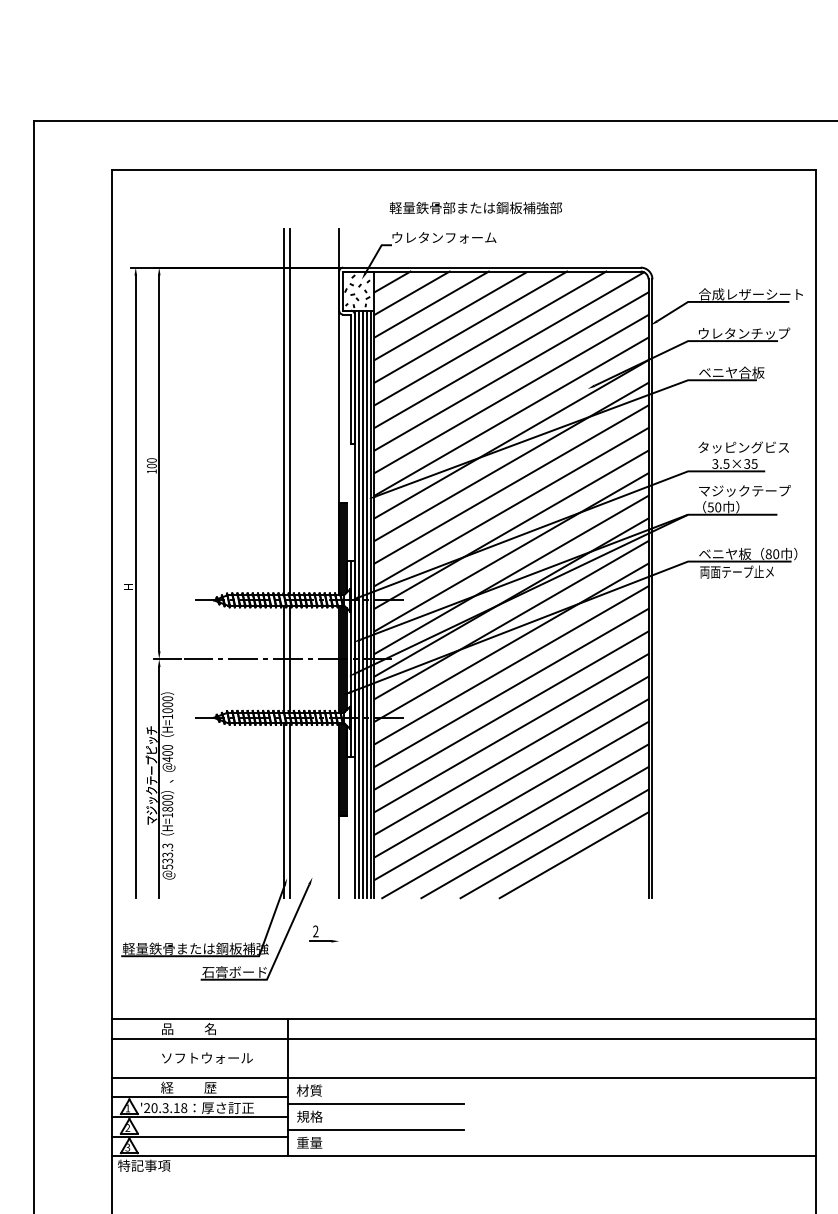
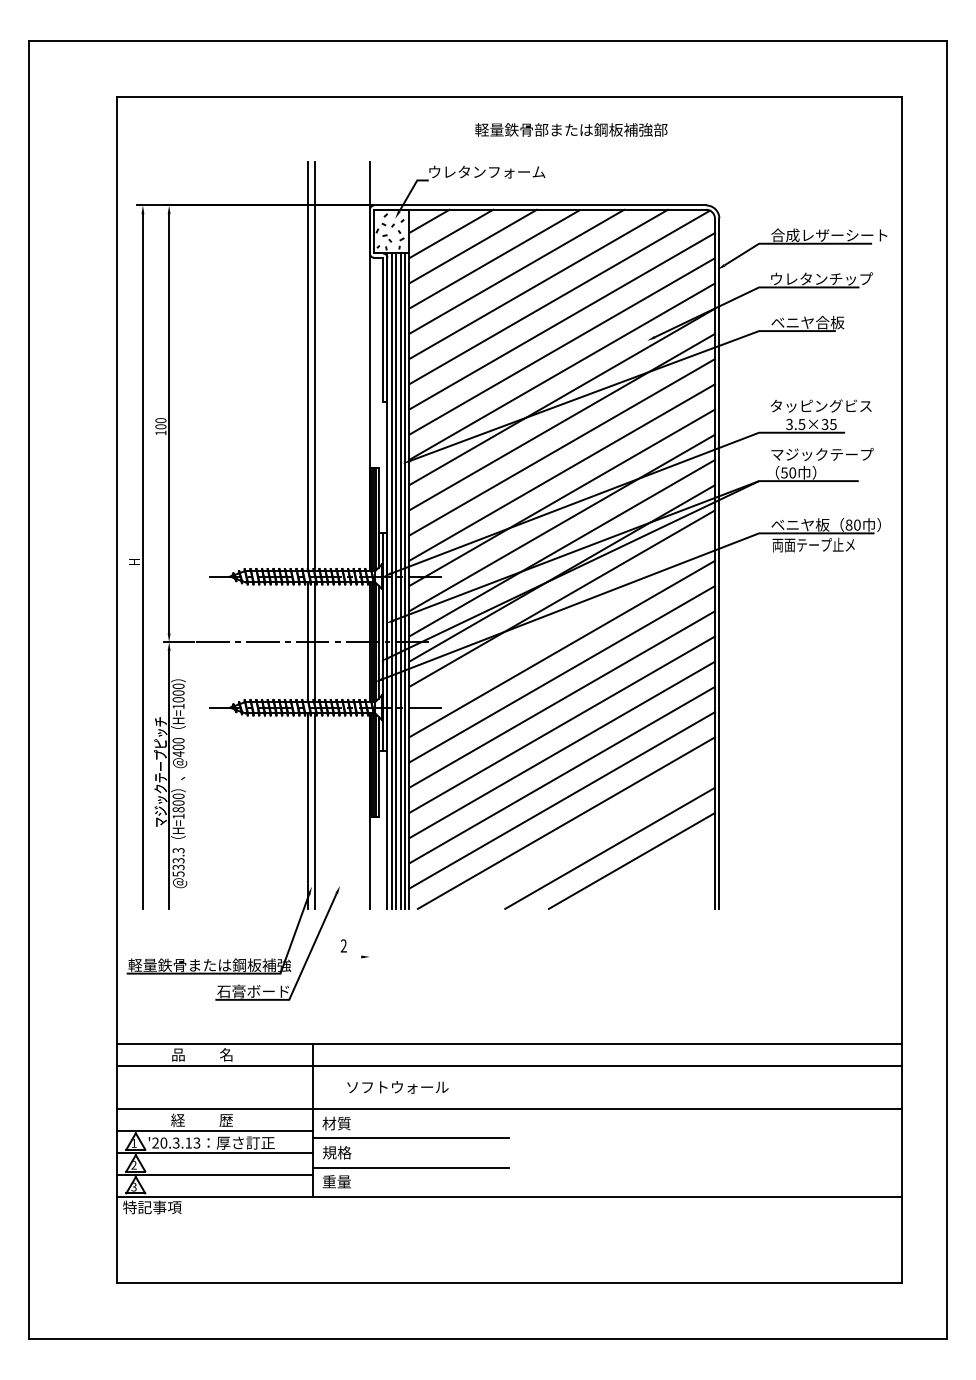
text: (476, 207) -> (571, 129), moved
line: (510, 642) -> (561, 623), removed
line: (534, 832) -> (587, 835), removed
line: (320, 940) -> (349, 956), removed
text: (207, 1058) -> (397, 1087), moved
text: (183, 1107) -> (196, 1142), '20.3.18 -> '20.3.13

